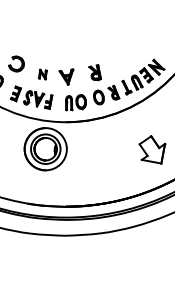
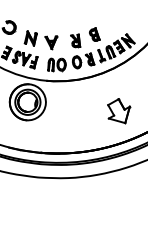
part: (116, 63) -> (94, 34), added
part: (42, 74) -> (30, 38), size x1.67

